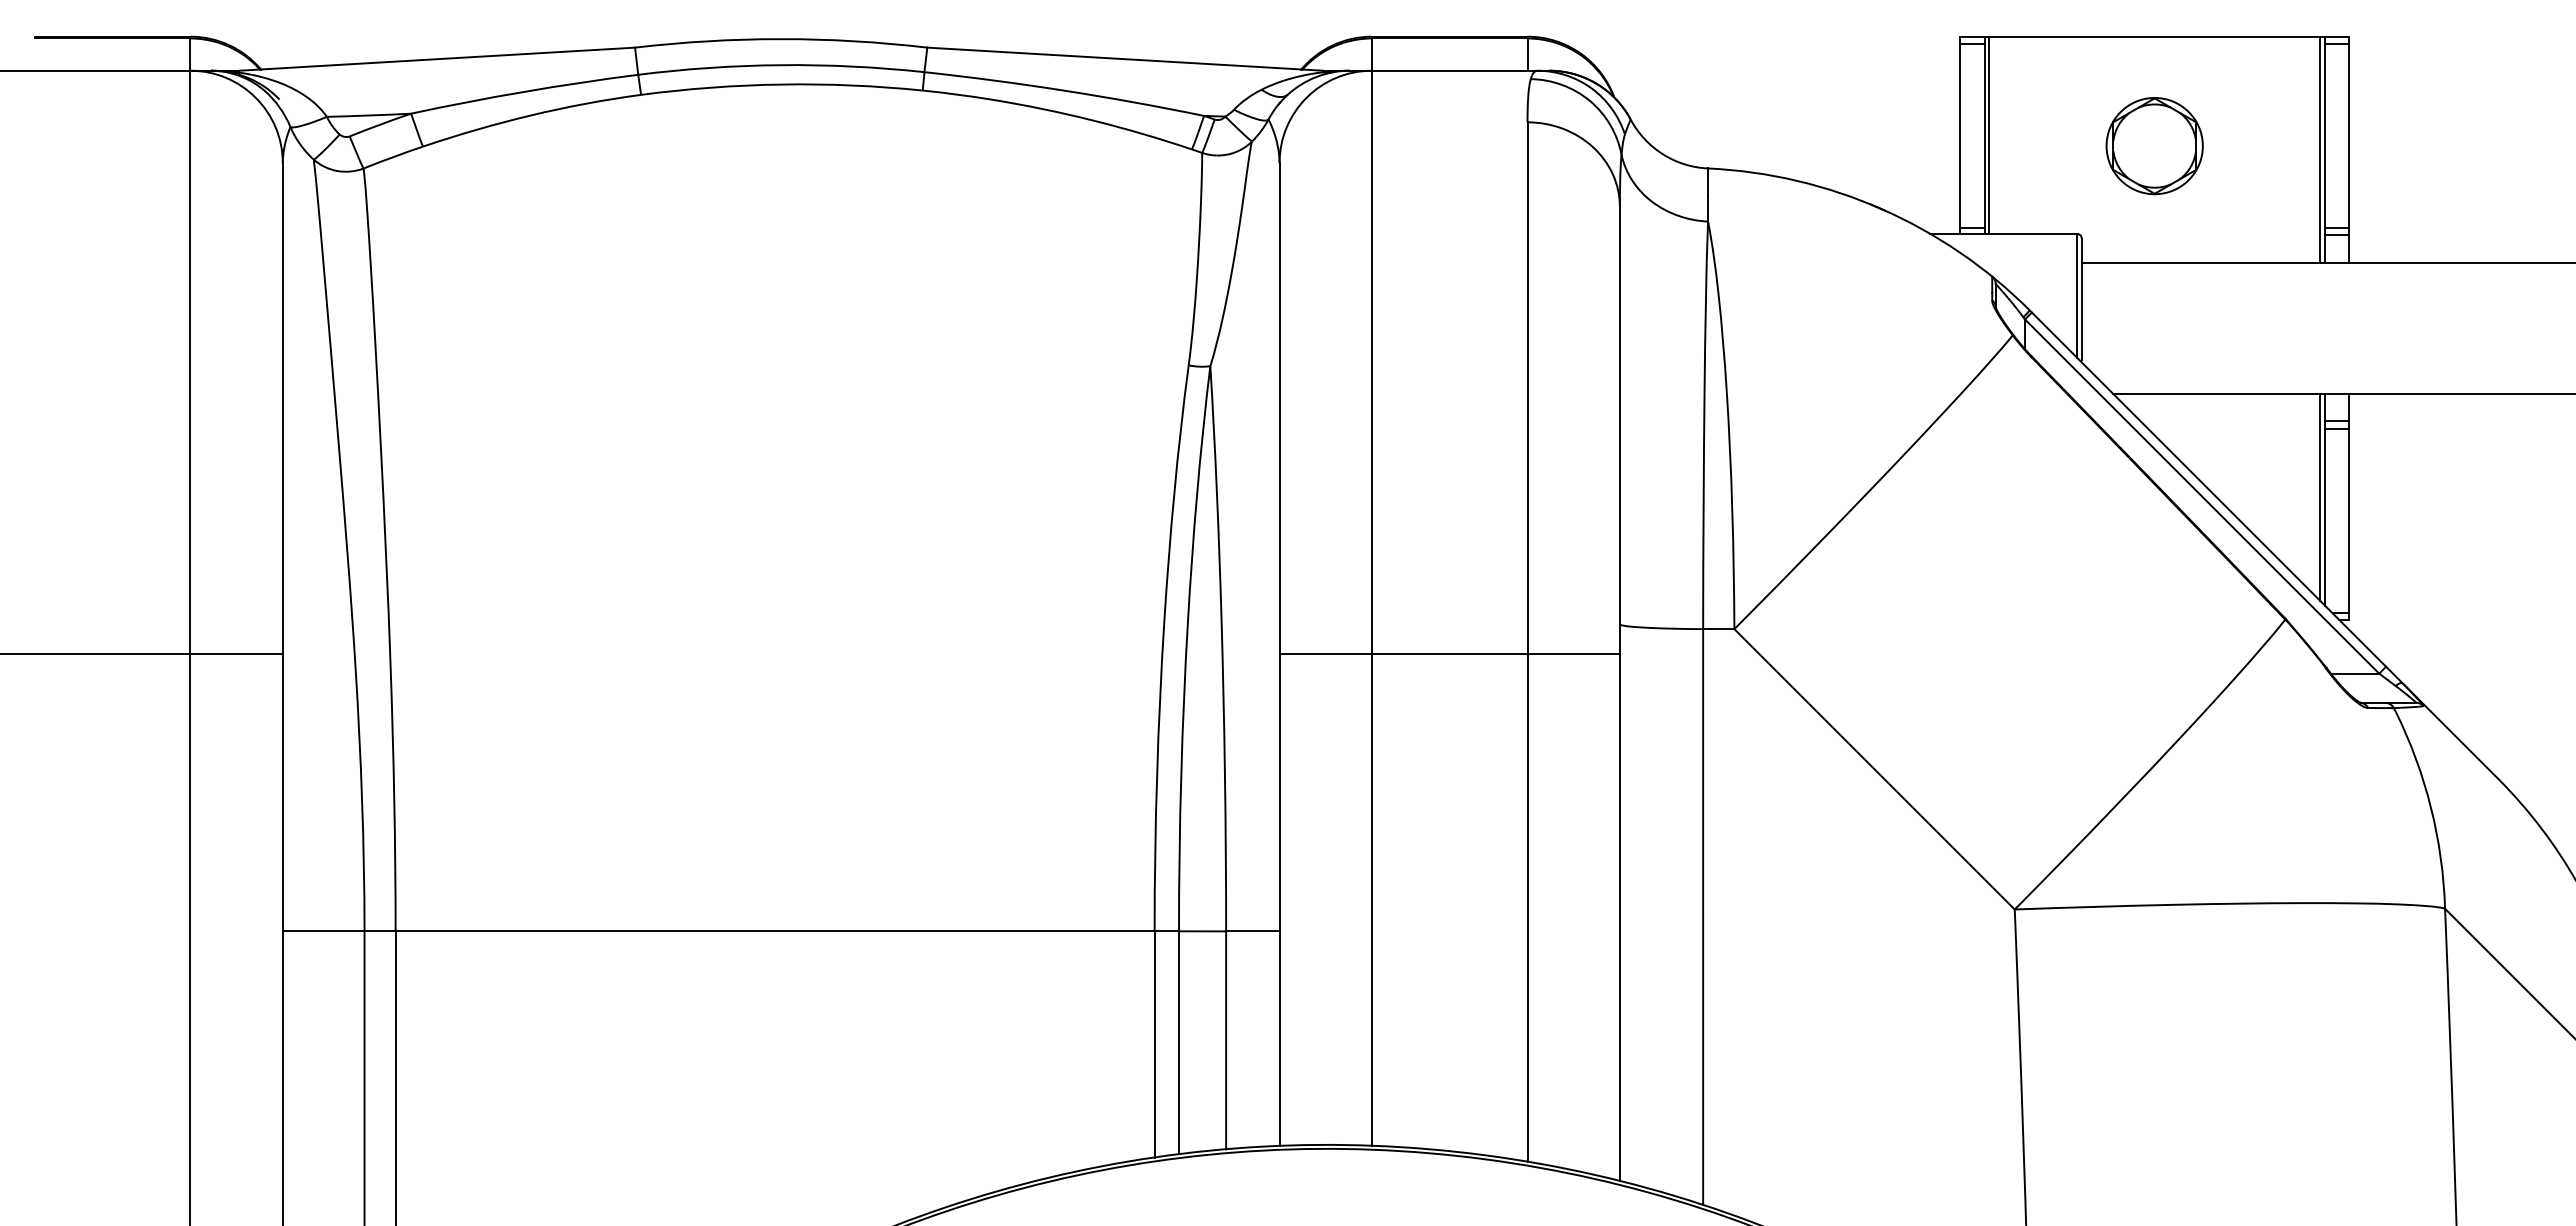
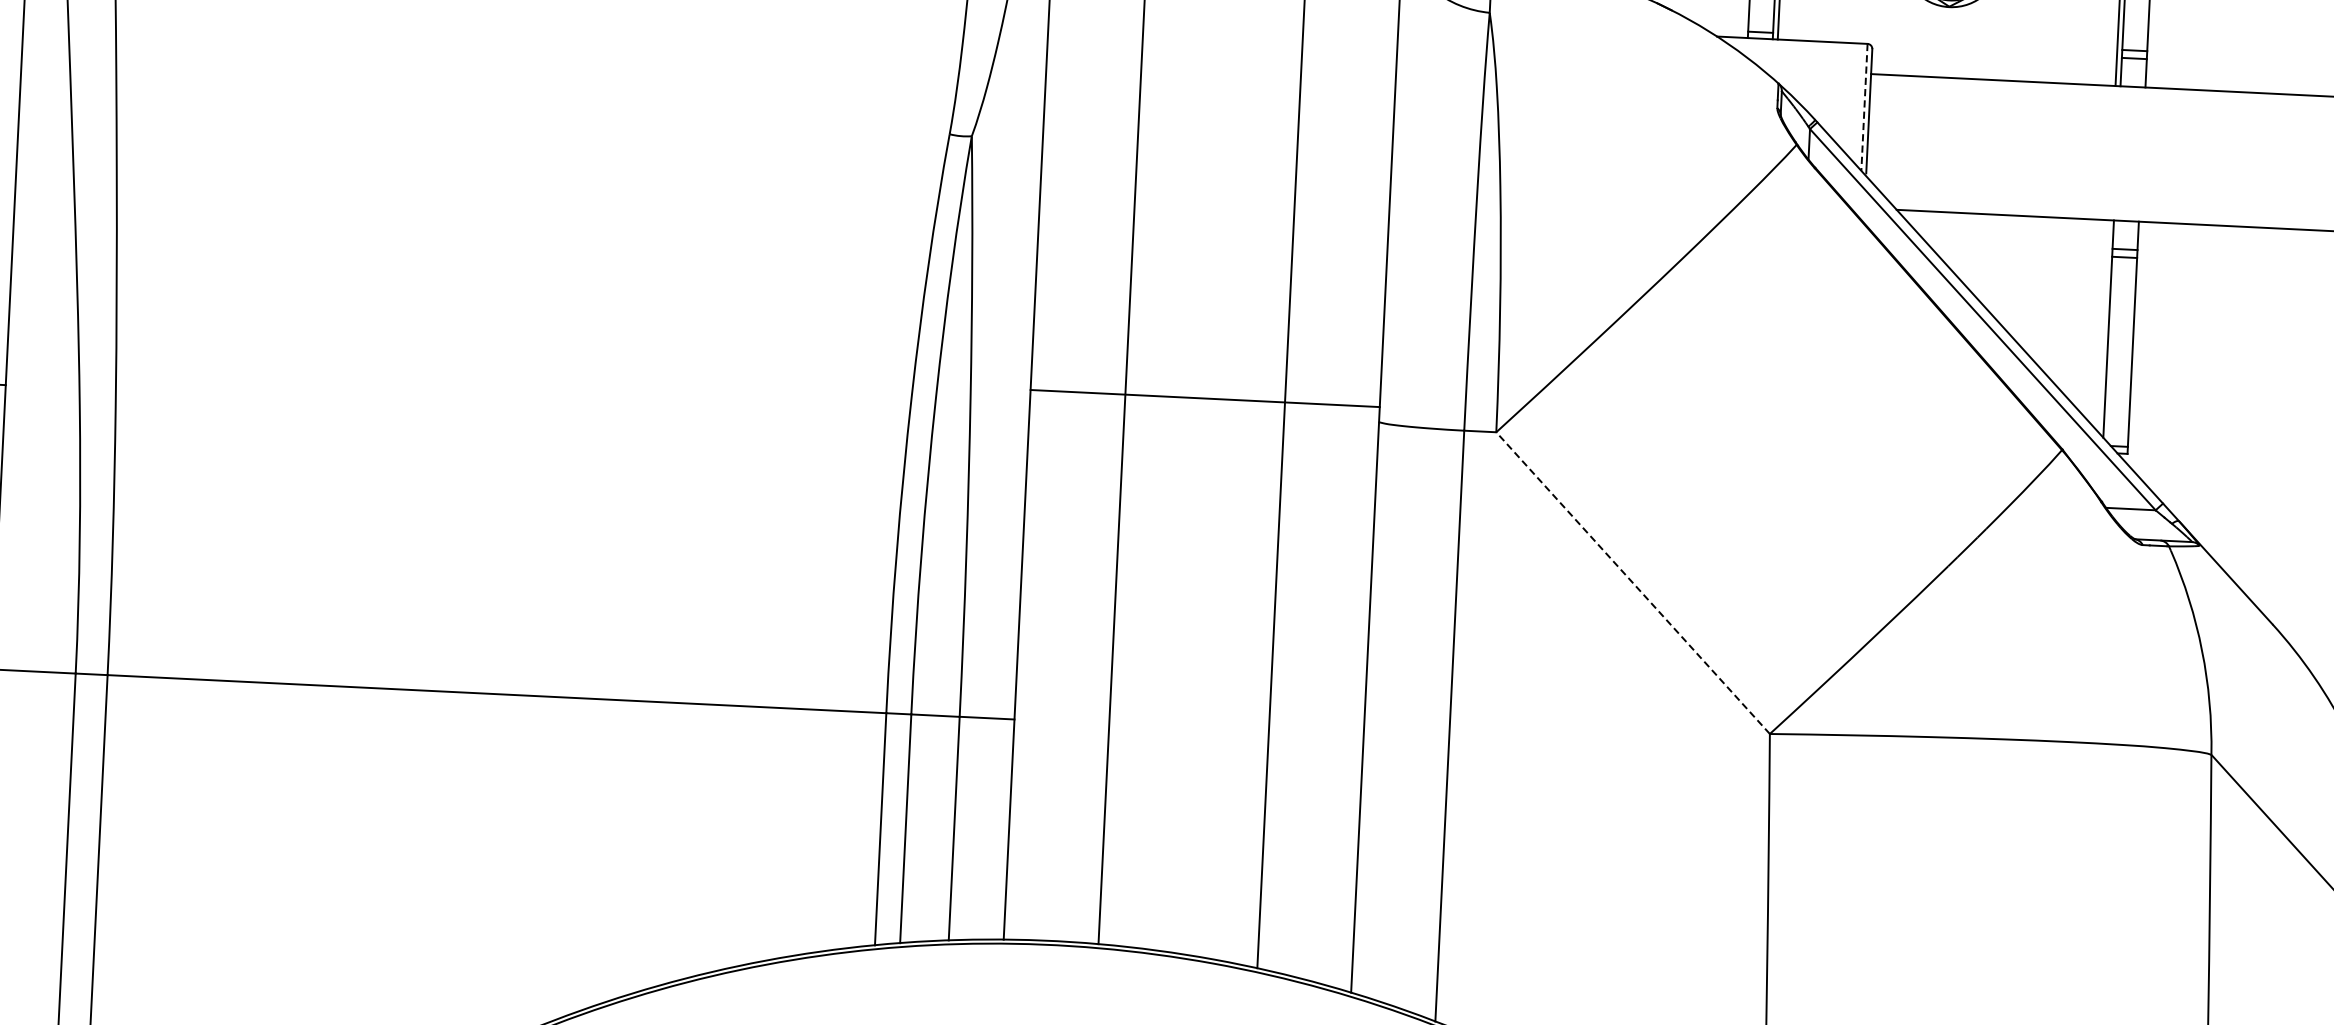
line: (2076, 295) -> (1864, 107), solid -> dashed
line: (2320, 496) -> (2104, 325), removed
line: (1449, 654) -> (1204, 398), moved
line: (1874, 768) -> (1633, 582), solid -> dashed

